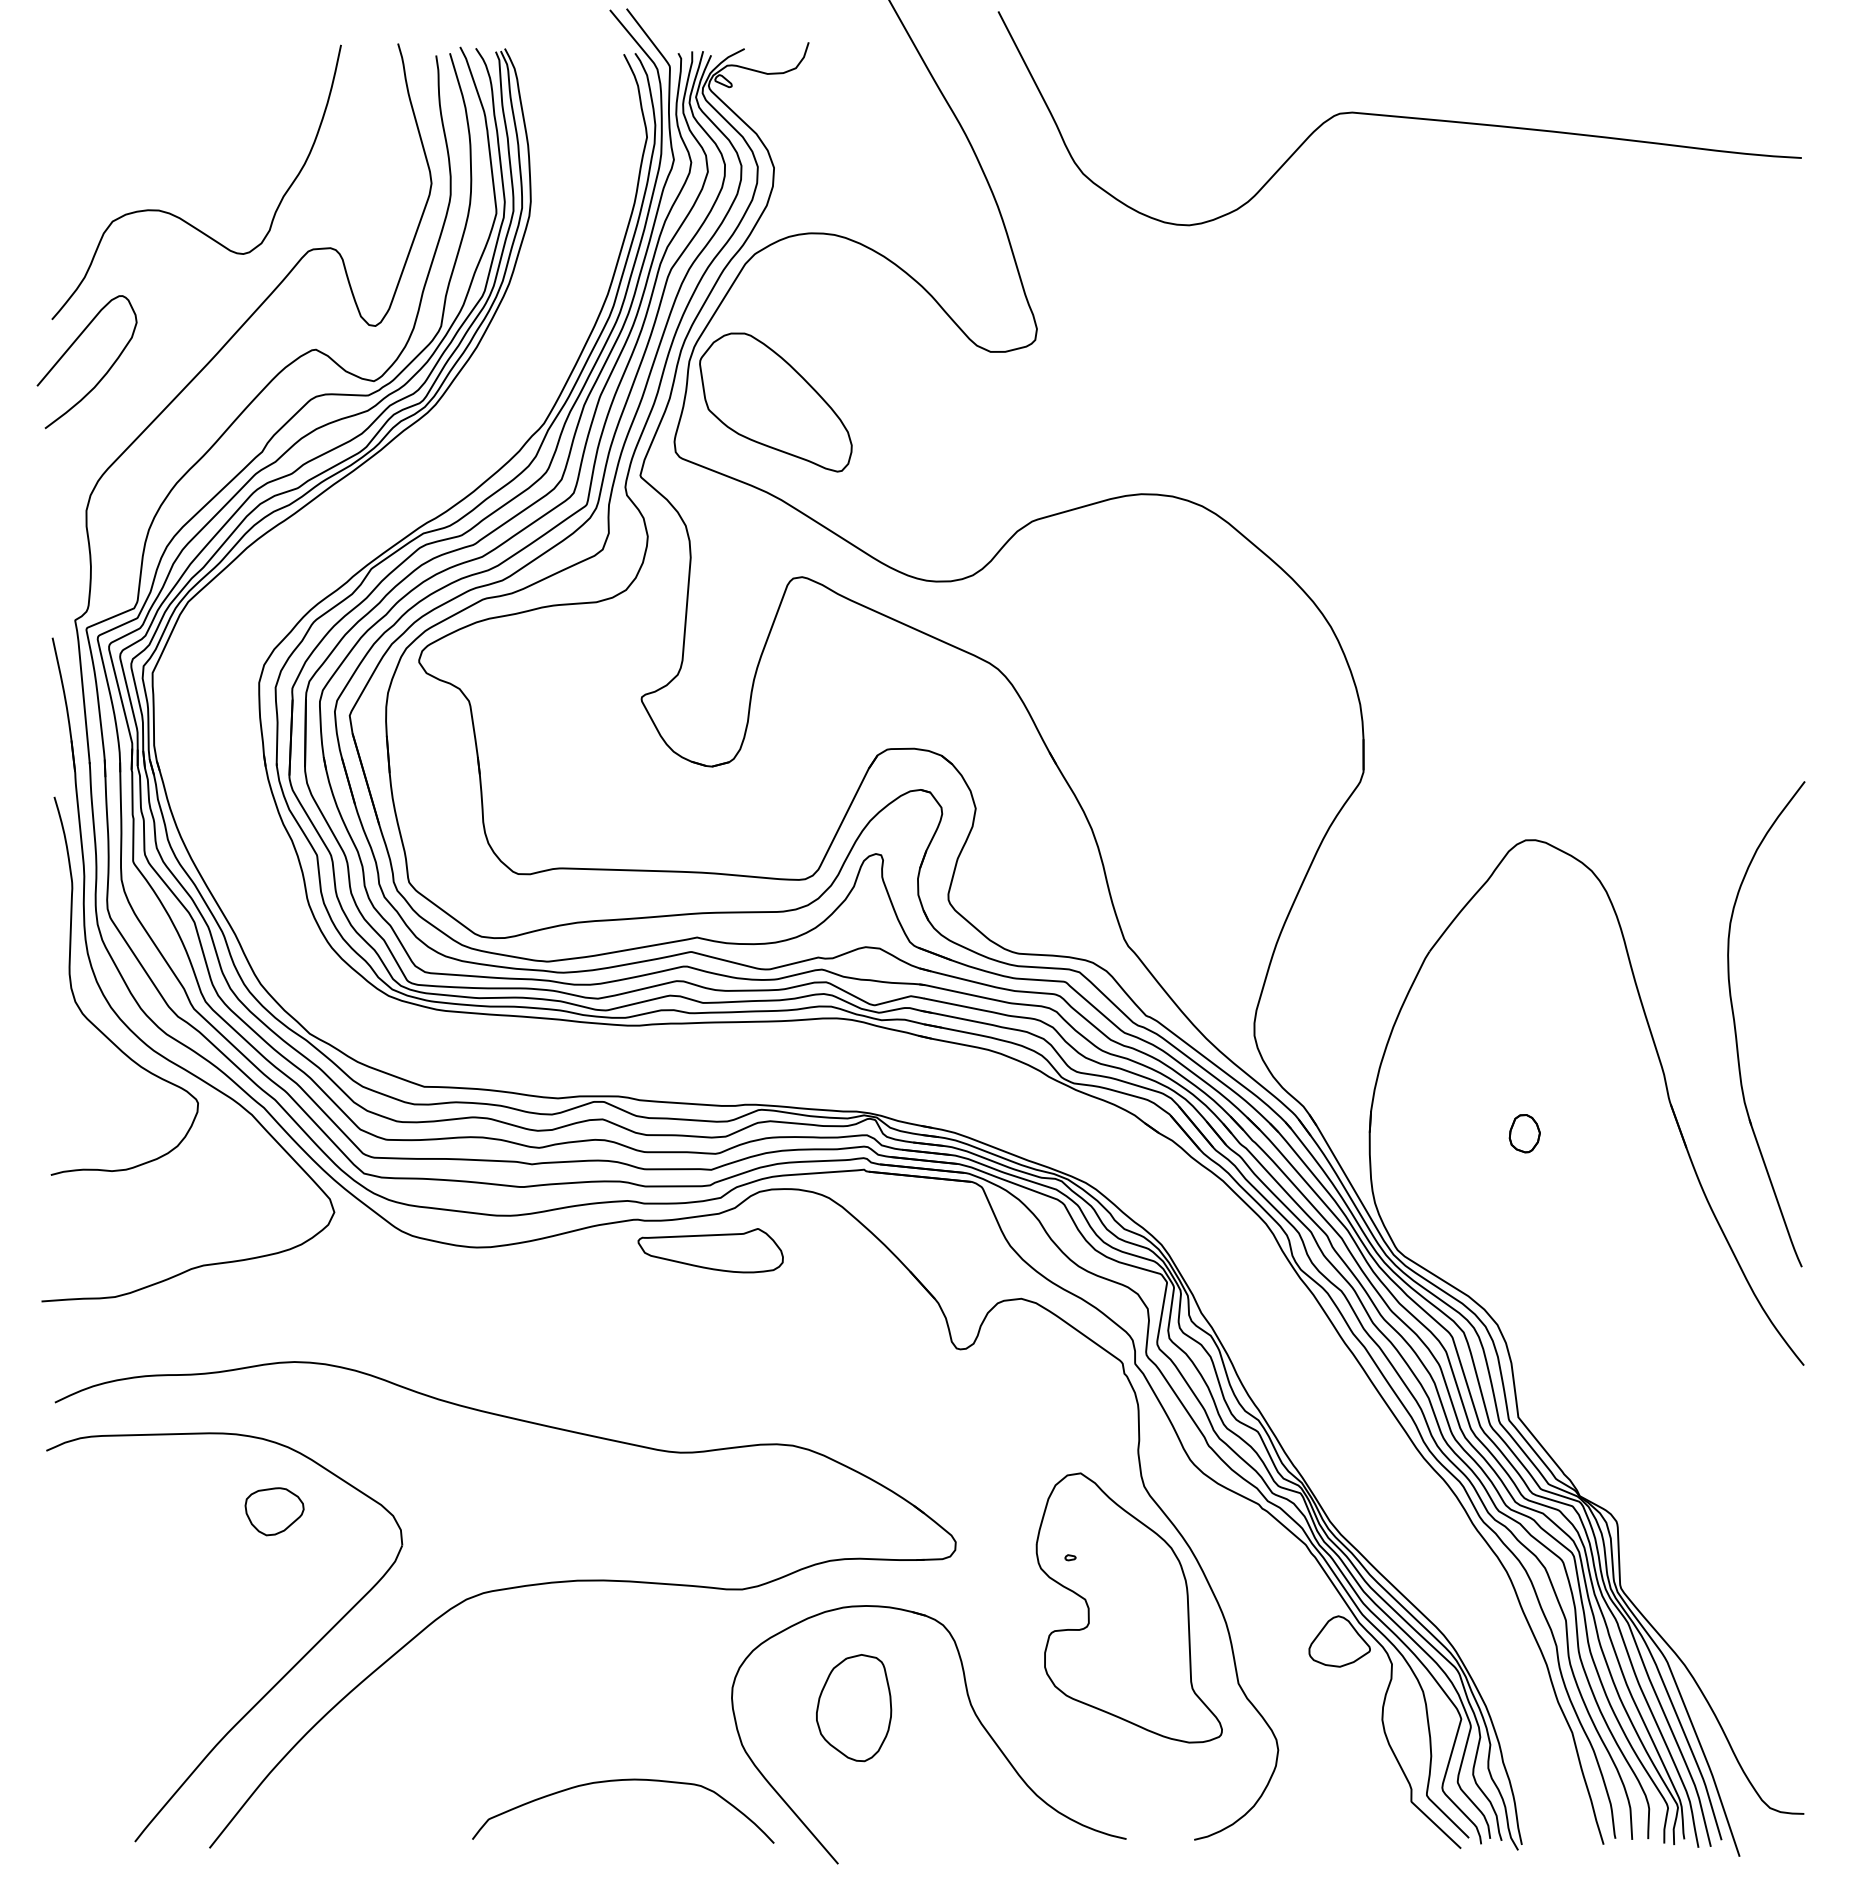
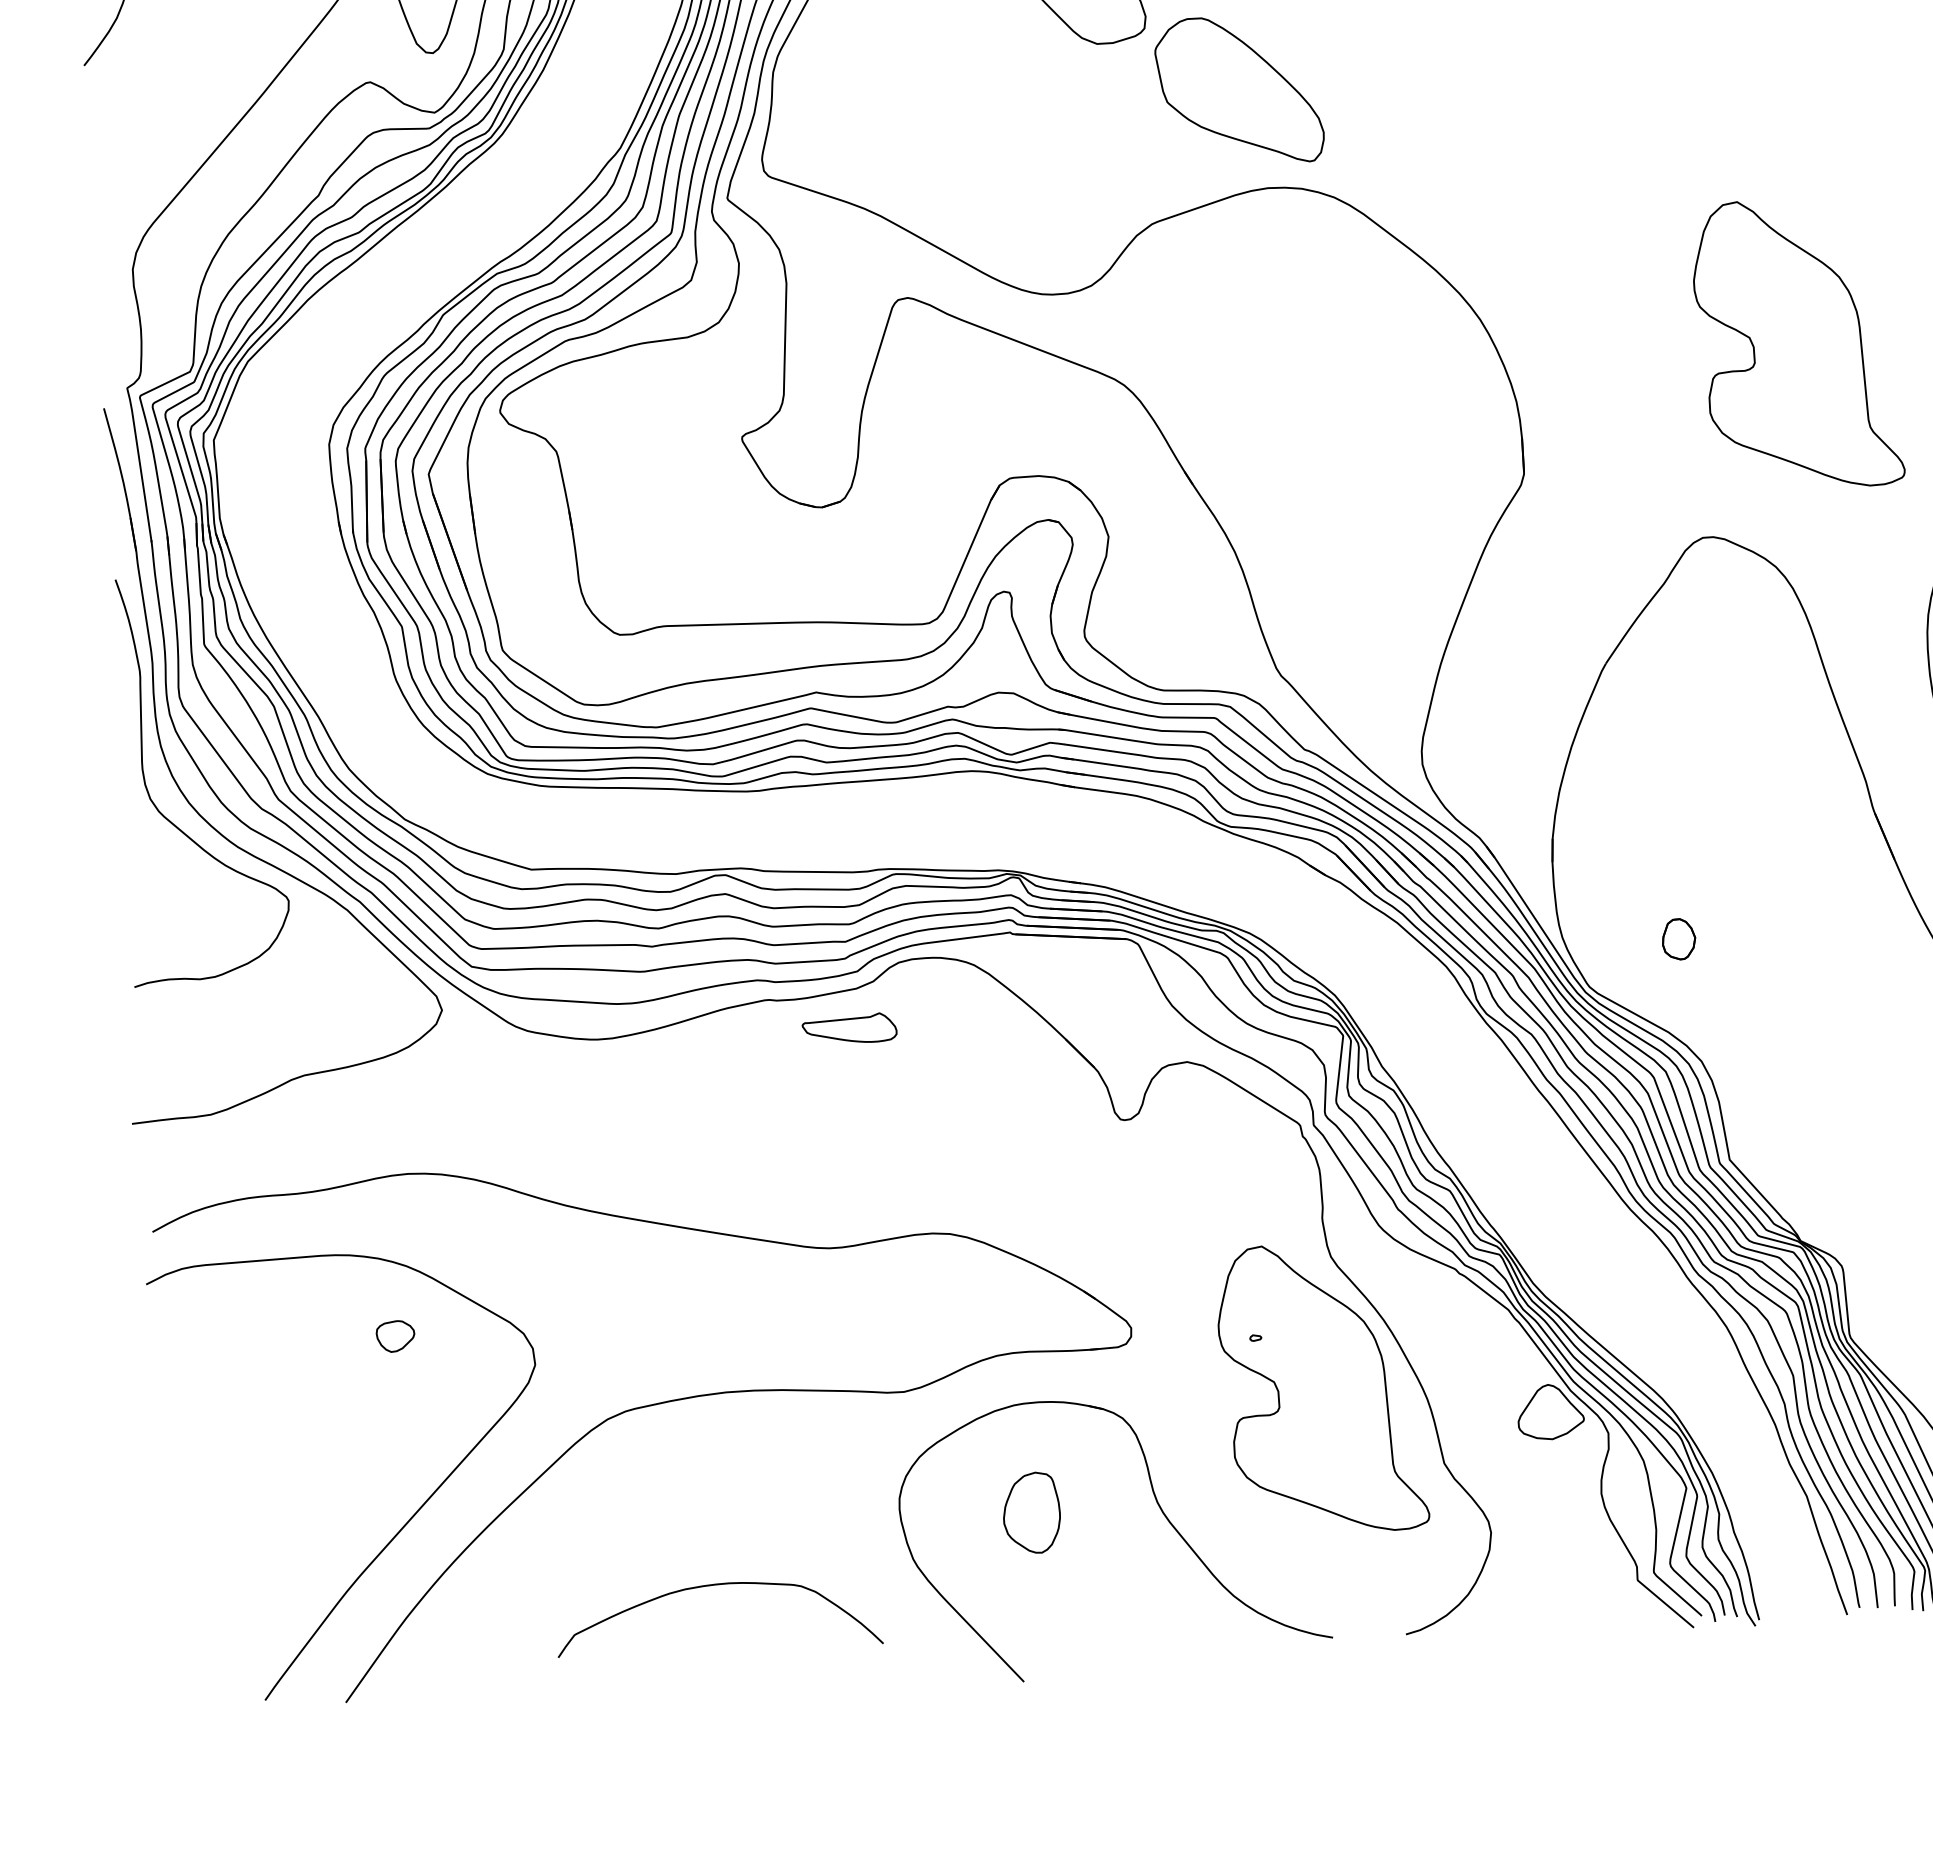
curve: (101, 377) -> (140, 125), removed
part: (775, 402) -> (1238, 90), moved
part: (1622, 665) -> (1796, 343), added
part: (1524, 1133) -> (1678, 939), moved
part: (710, 1250) -> (849, 1028), size x0.6
part: (274, 1511) -> (395, 1336), size x0.6
part: (854, 1708) -> (1032, 1513), size x0.7
curve: (619, 1781) -> (713, 1586), moved

